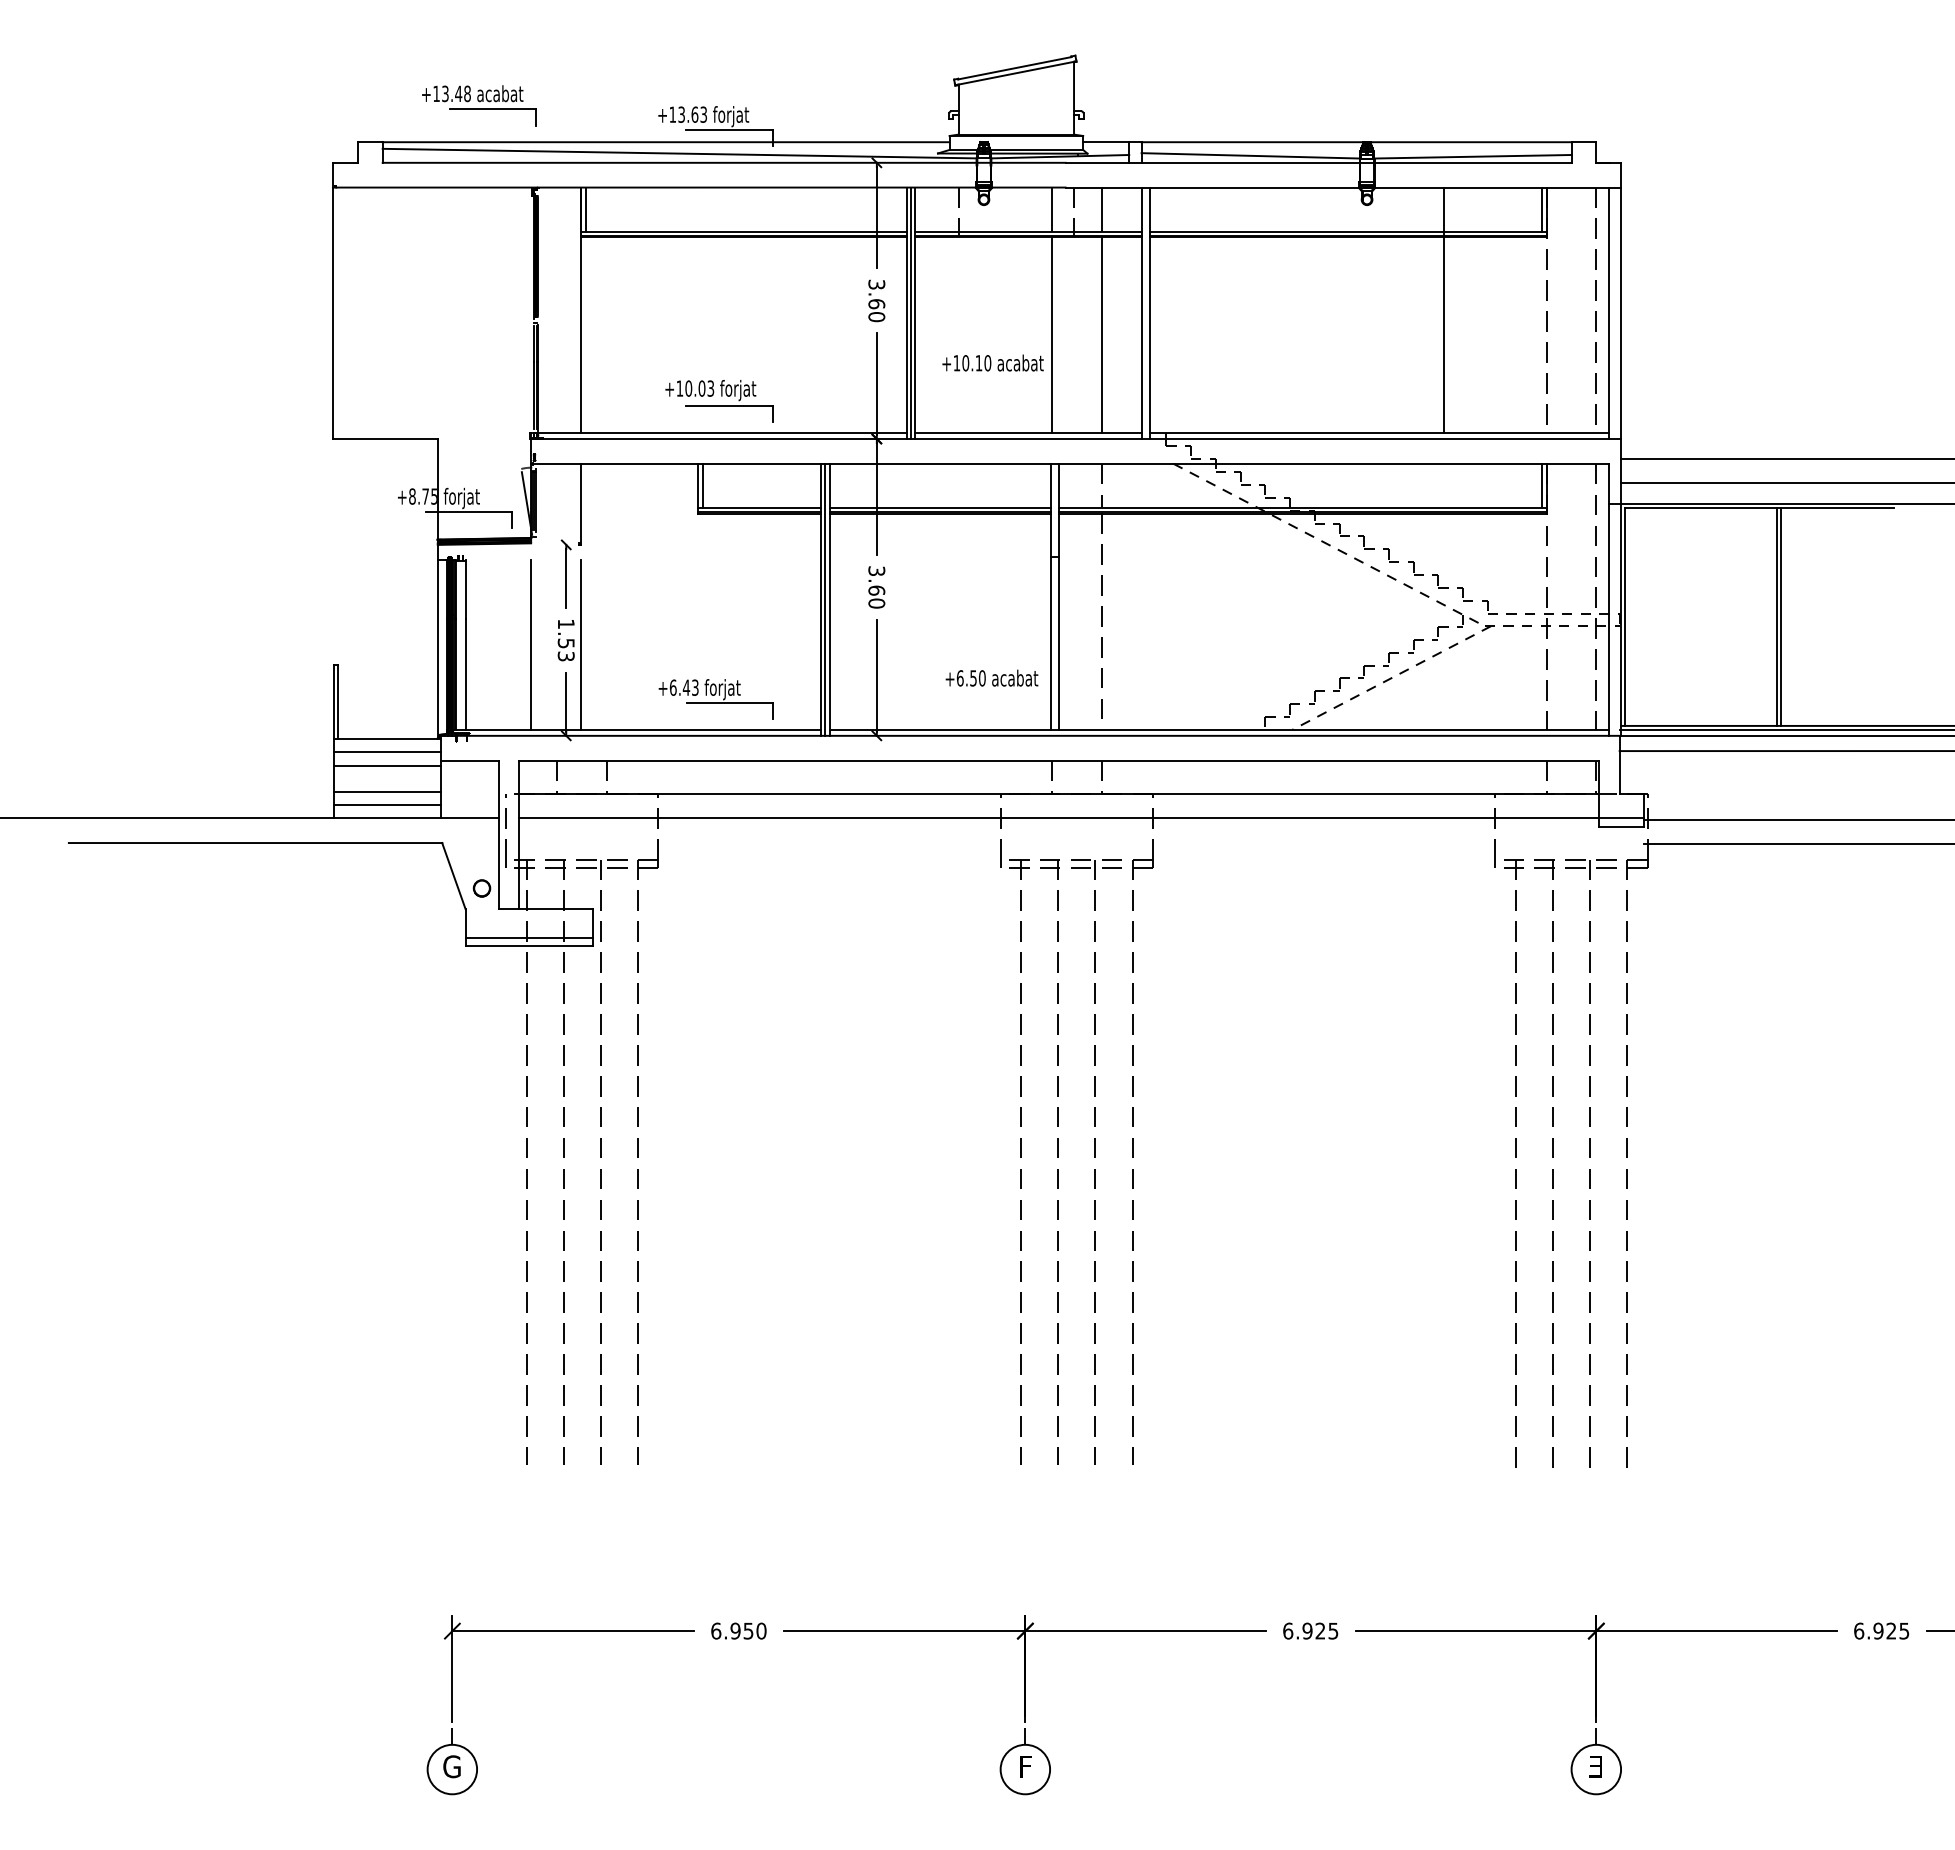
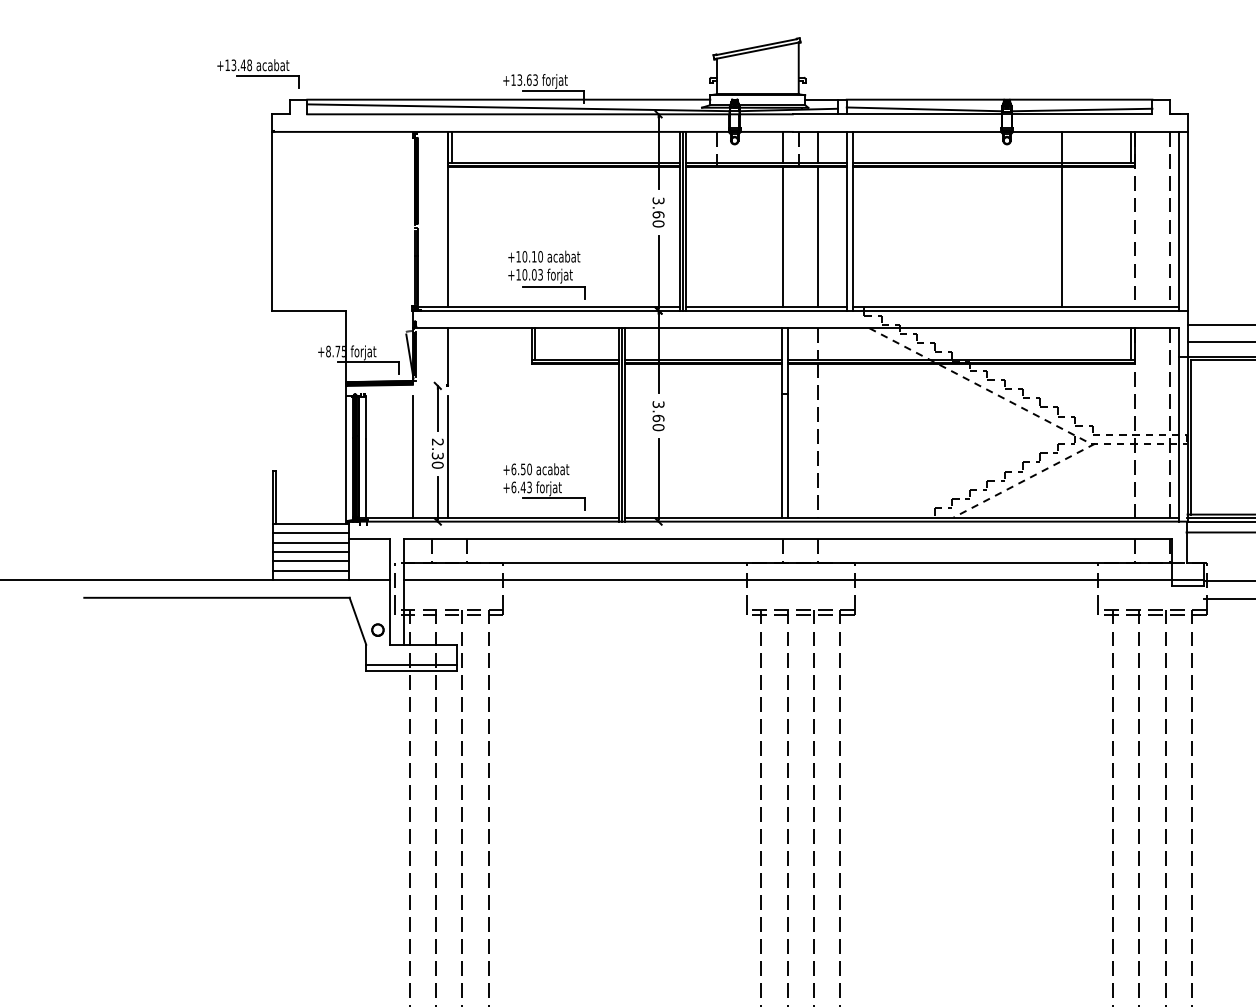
part: (479, 105) -> (258, 73), moved
text: (992, 362) -> (543, 256), moved
text: (565, 640) -> (437, 453), 1.53 -> 2.30
text: (991, 677) -> (536, 468), moved
line: (386, 778) -> (310, 551), added

